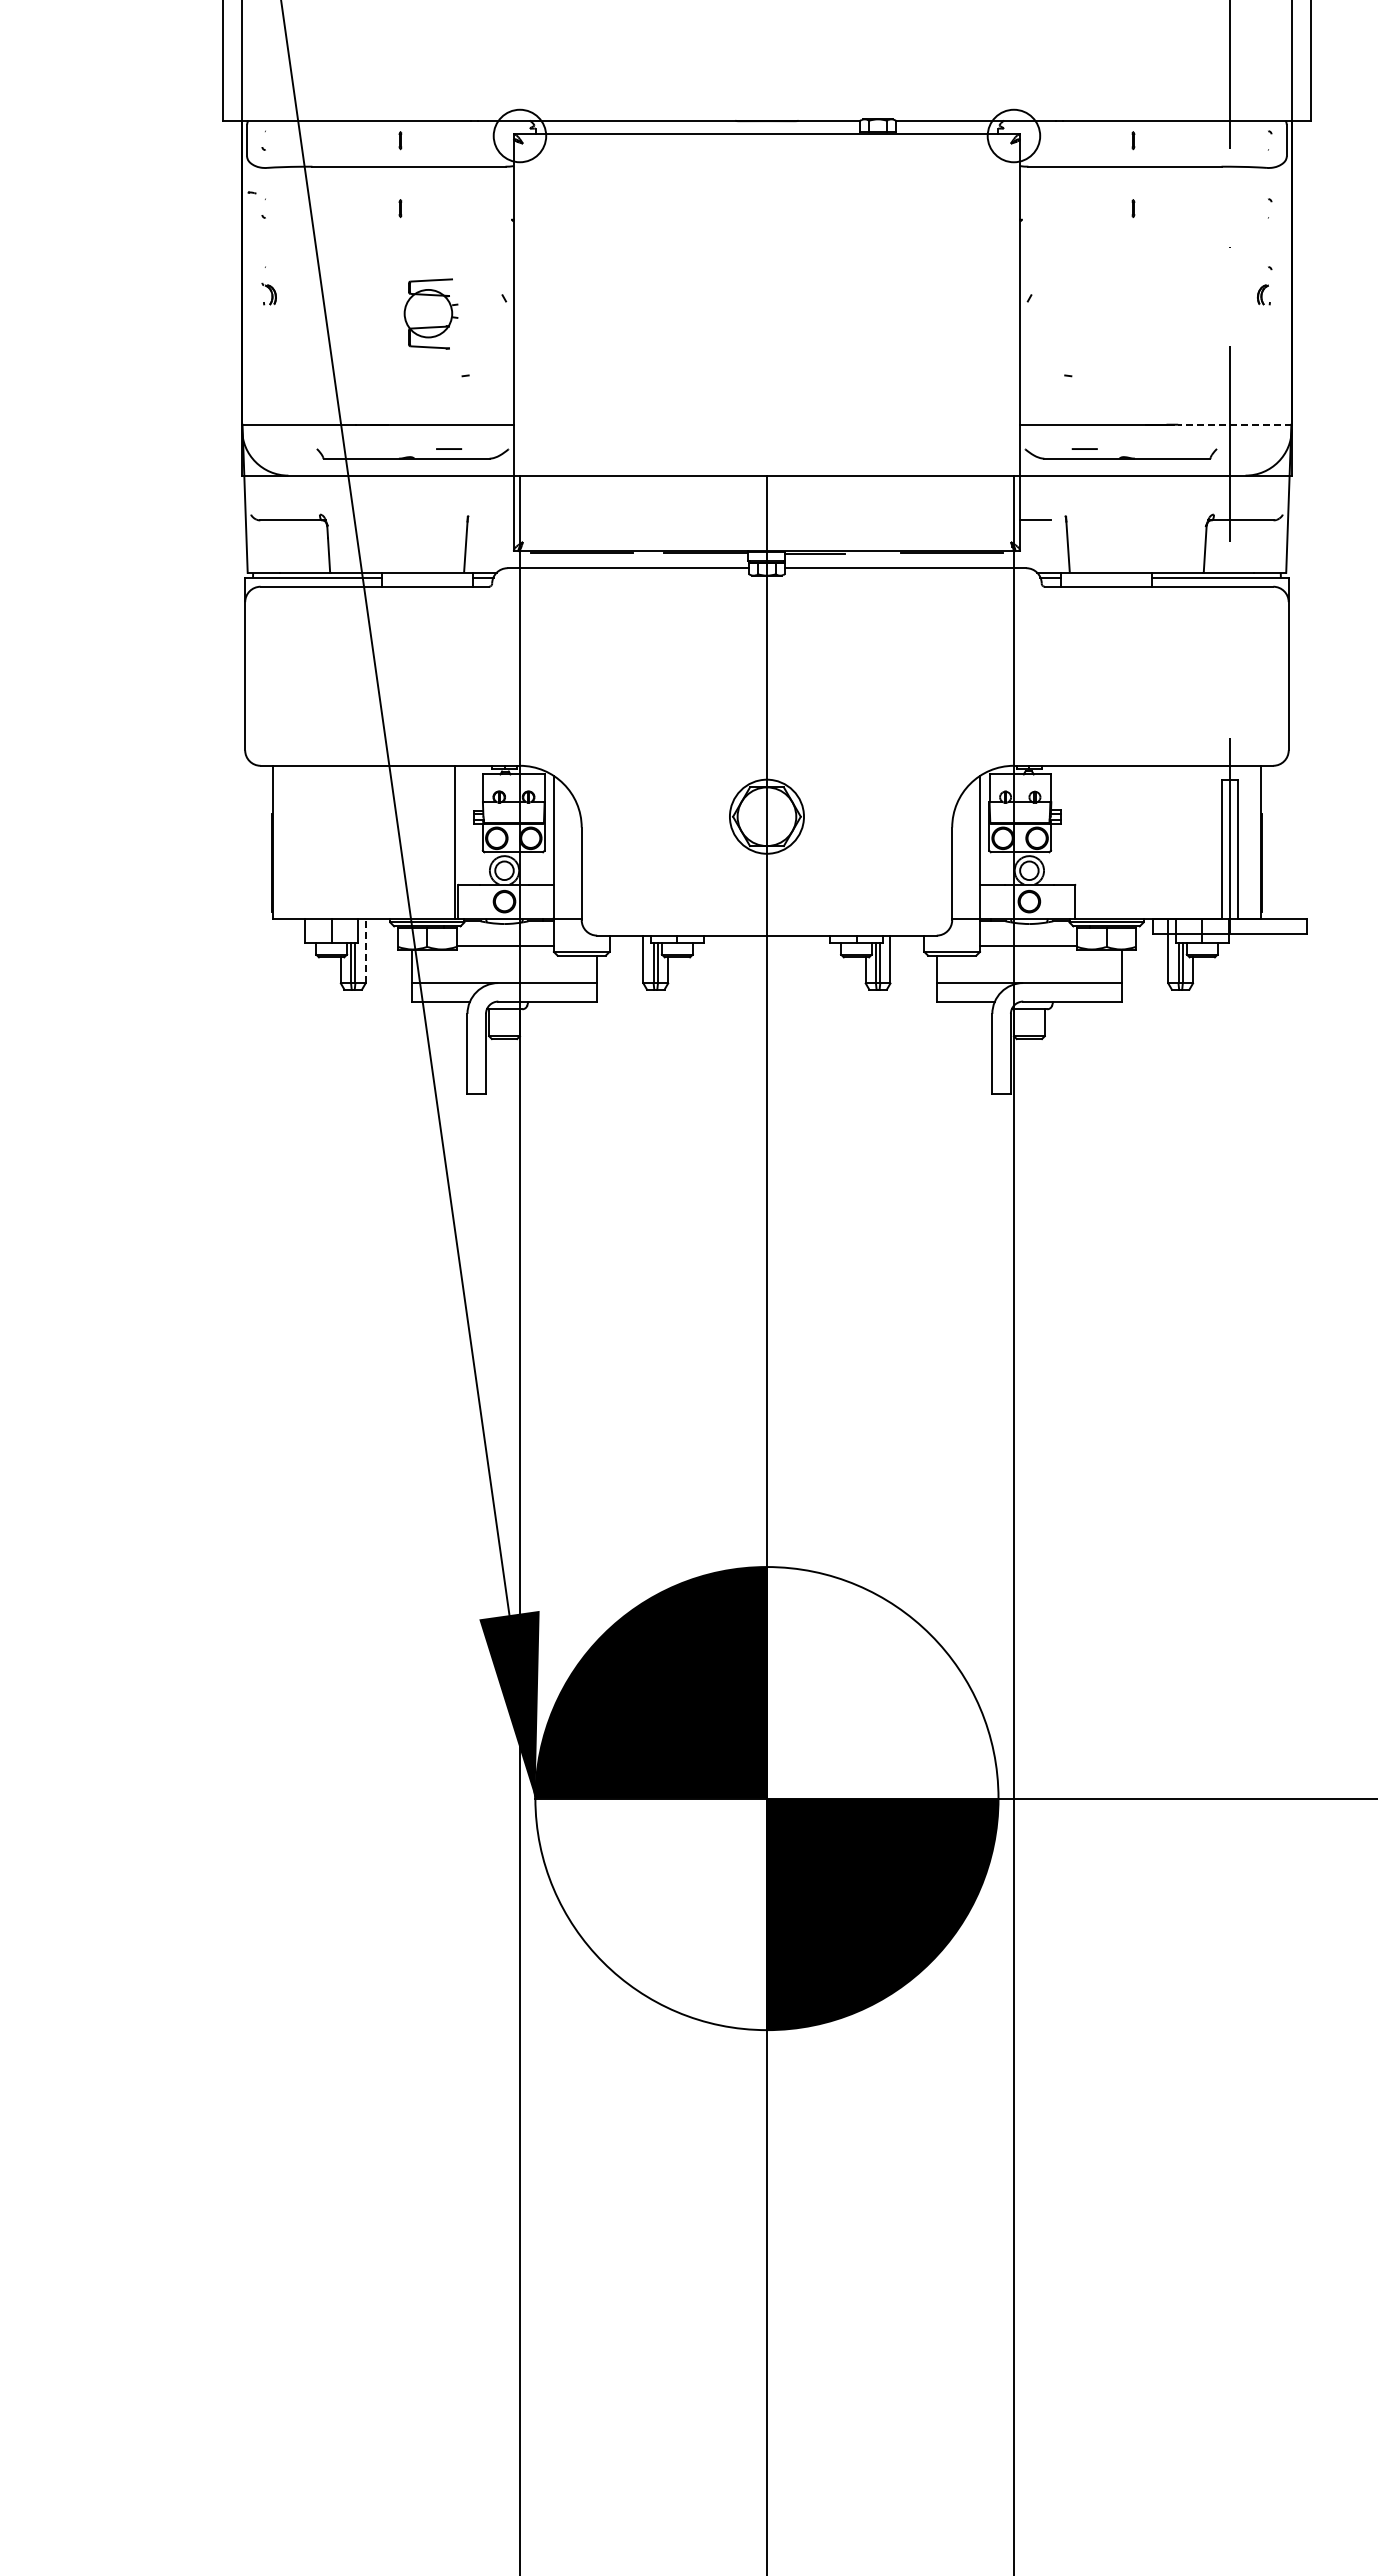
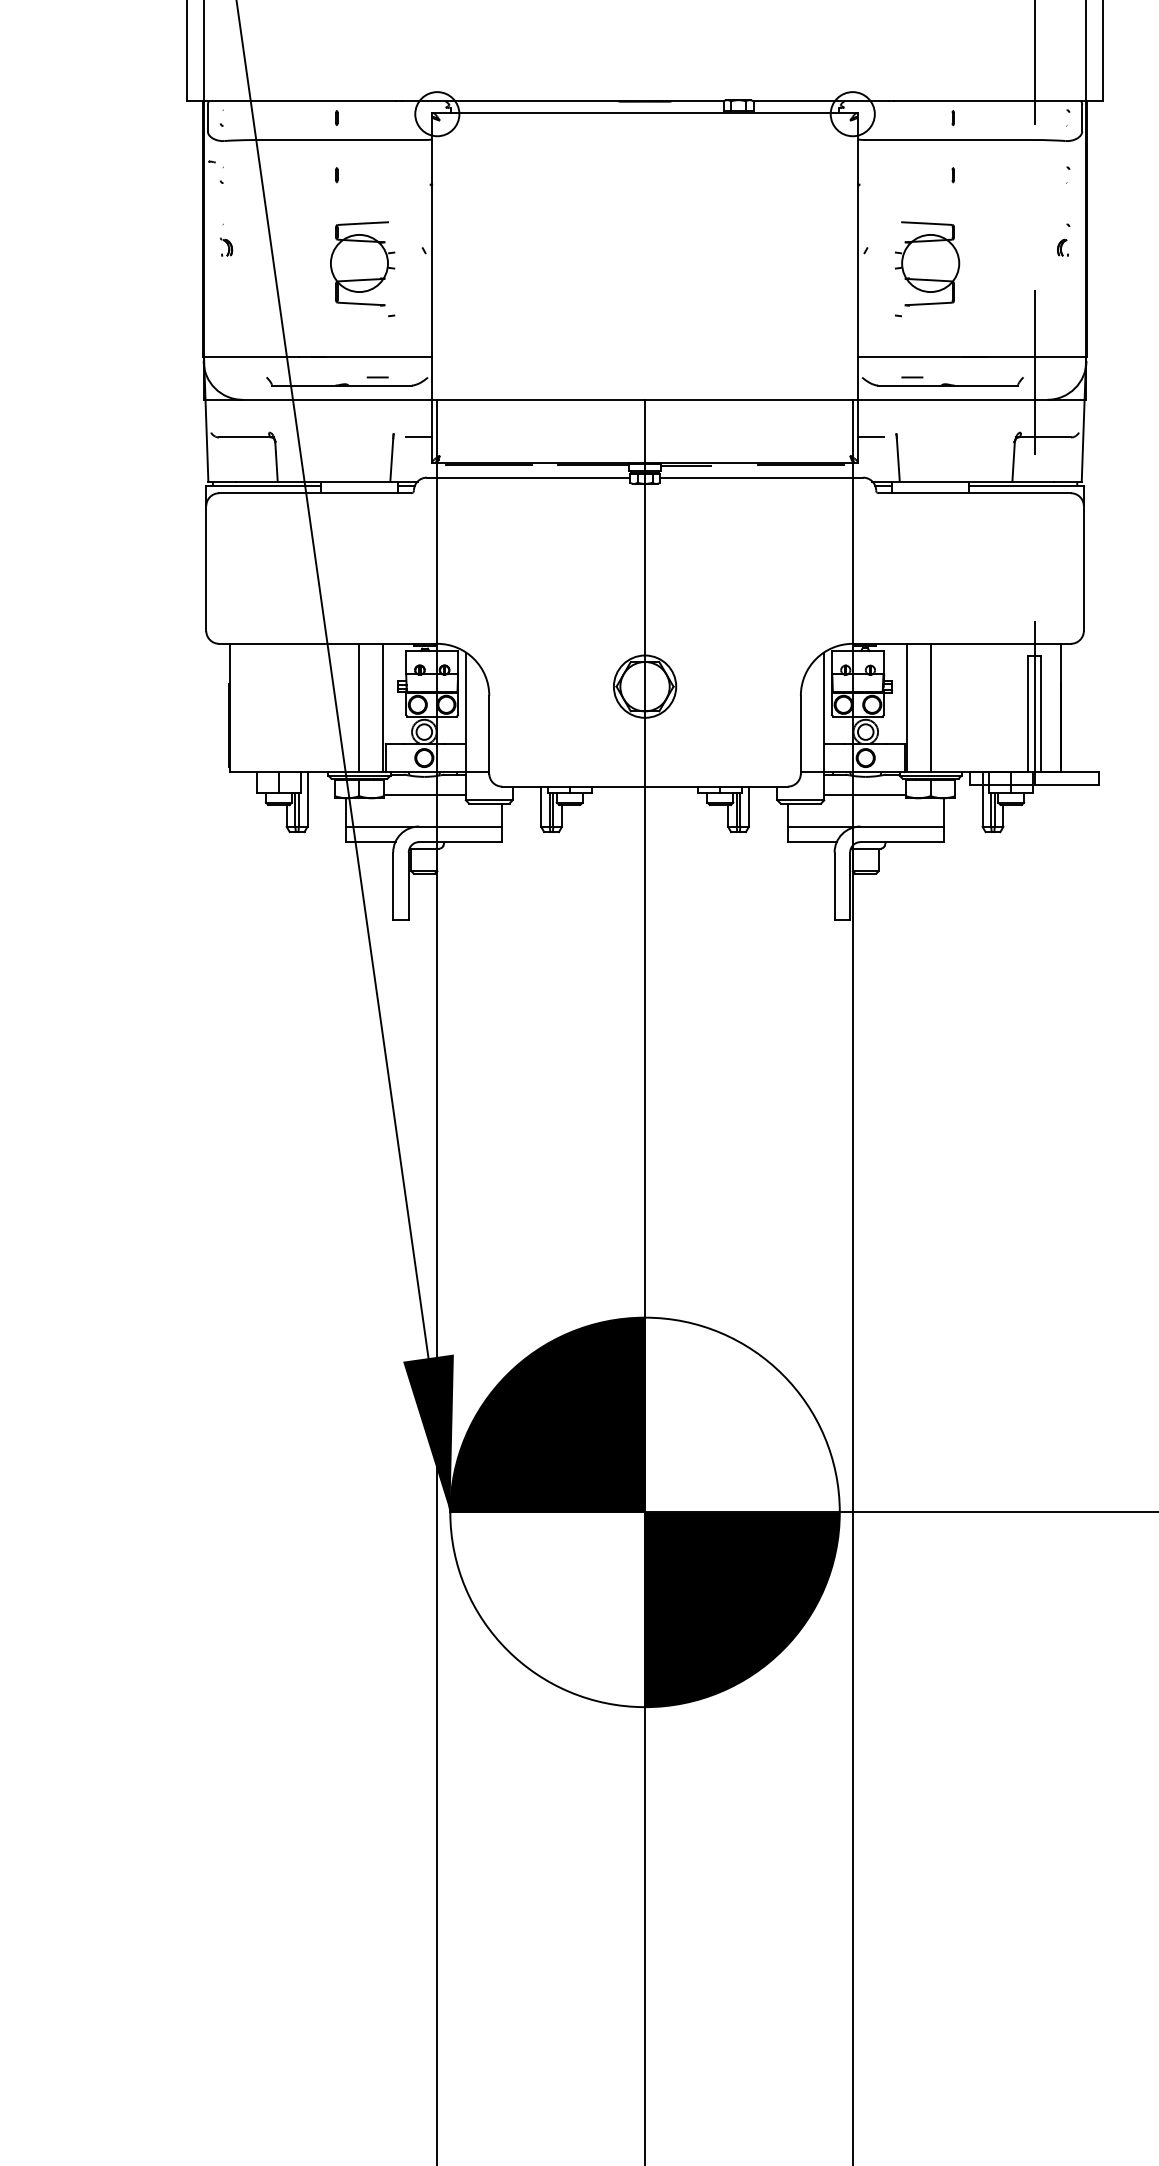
part: (430, 313) -> (362, 263), size x1.43
part: (1102, 313) -> (927, 263), added
line: (1235, 424) -> (1039, 356), dashed -> solid
line: (497, 520) -> (418, 437), added
line: (427, 841) -> (359, 707), added
line: (1078, 841) -> (907, 707), added
line: (1106, 841) -> (930, 707), added
line: (365, 950) -> (307, 799), dashed -> solid

